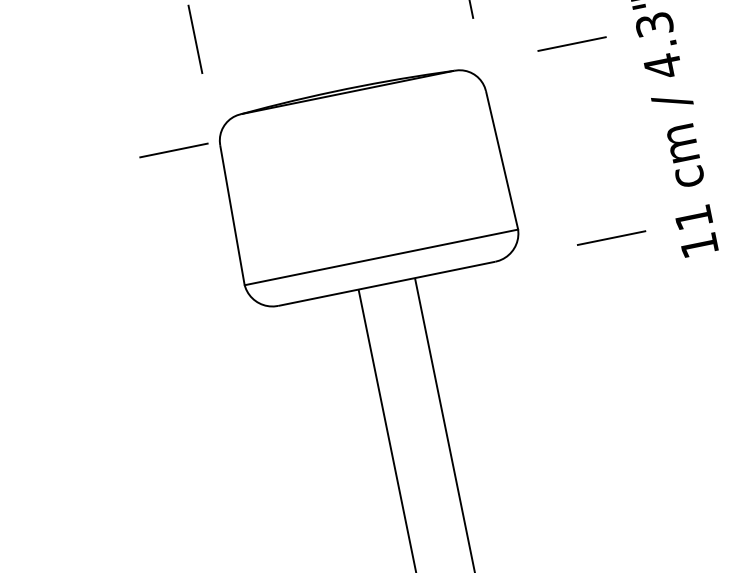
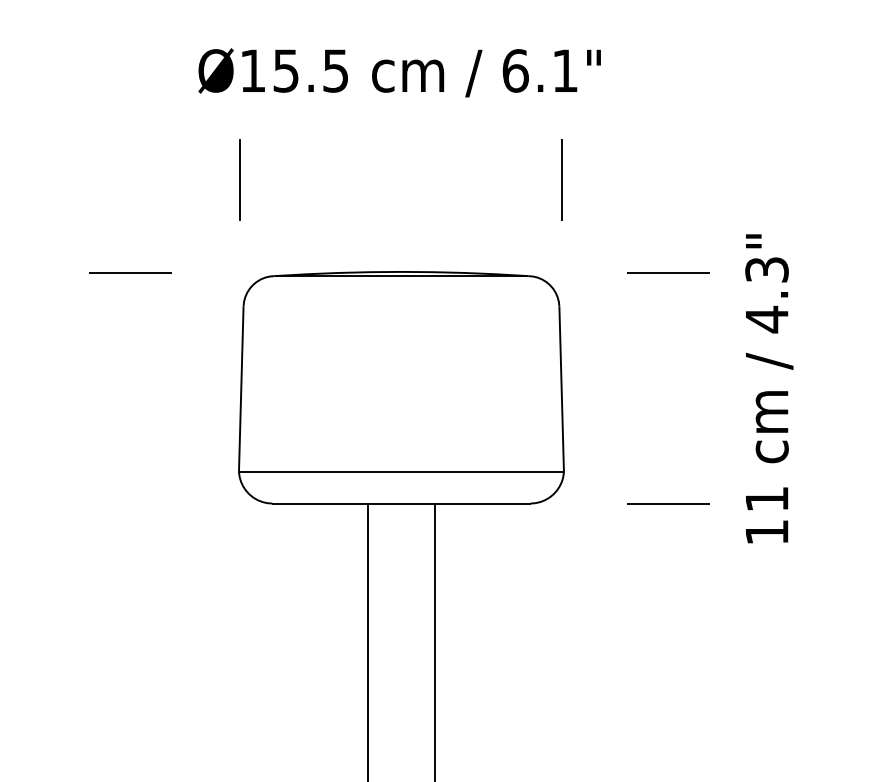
line: (173, 150) -> (130, 272), moved

